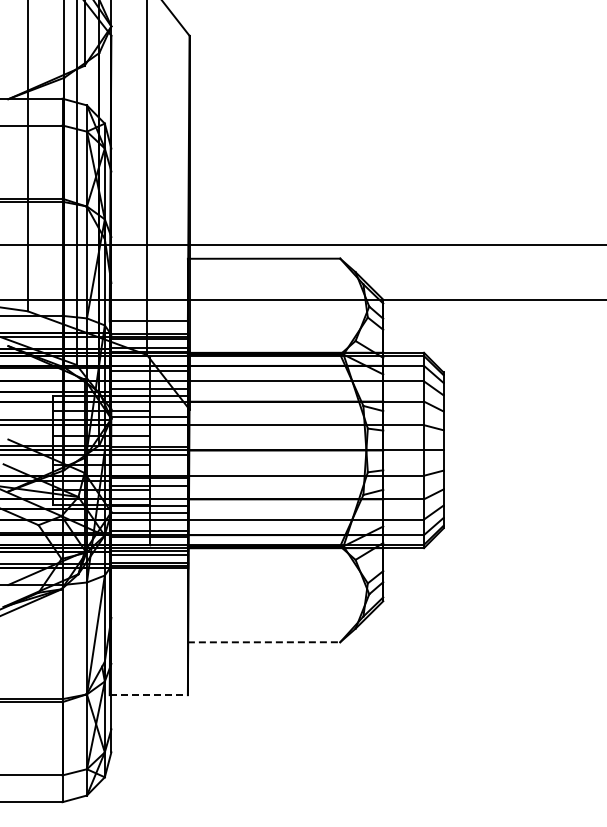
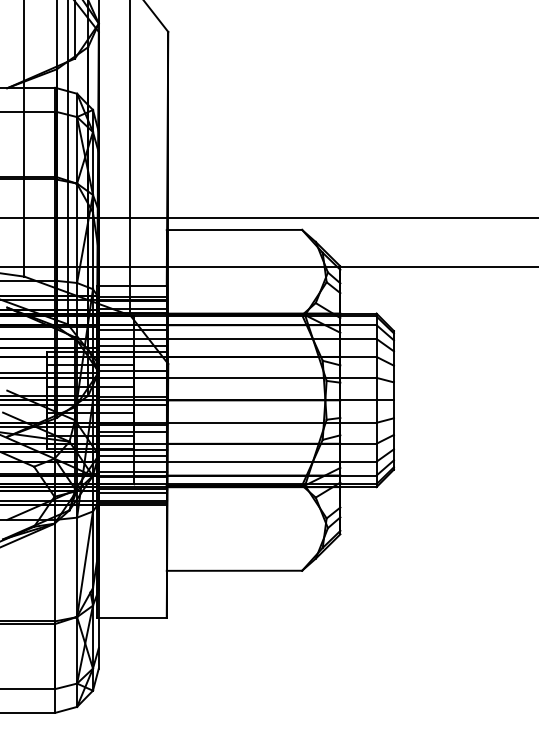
line: (264, 642) -> (234, 570), dashed -> solid
line: (149, 695) -> (132, 618), dashed -> solid

